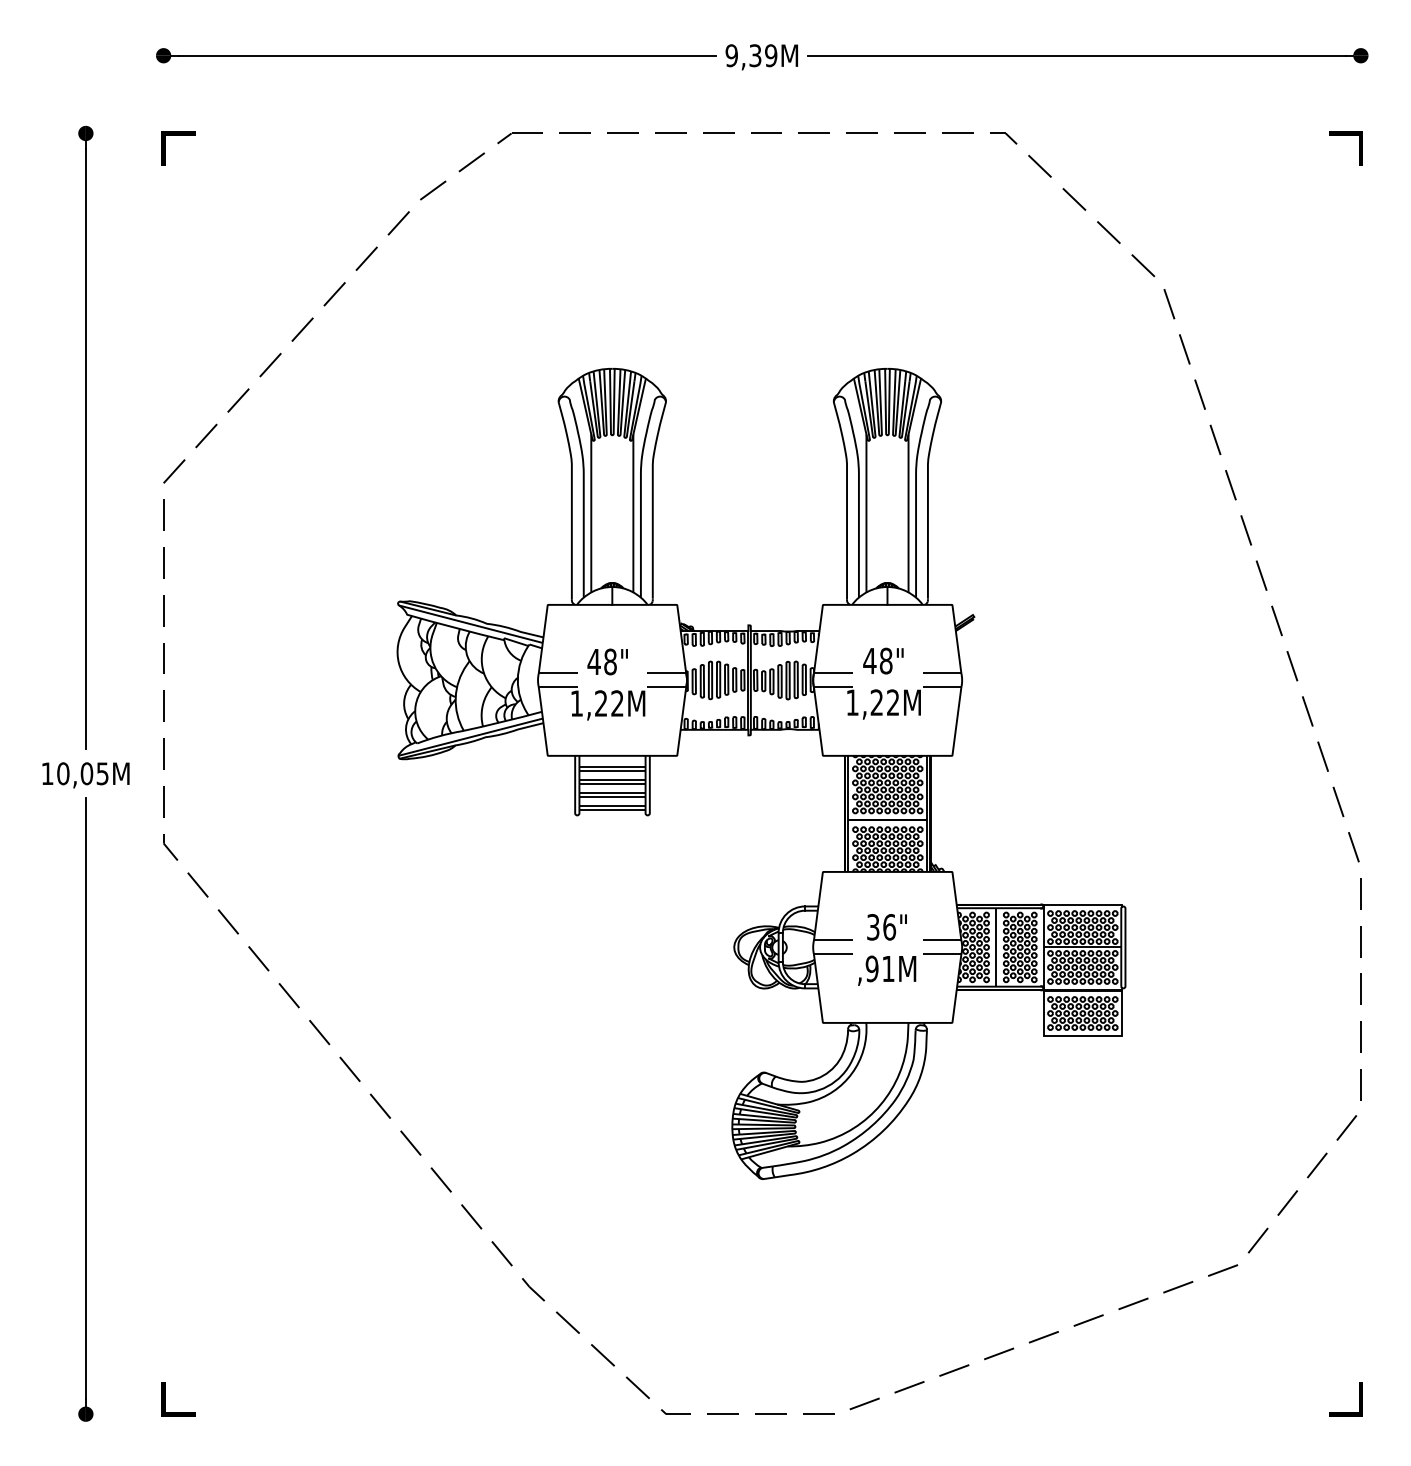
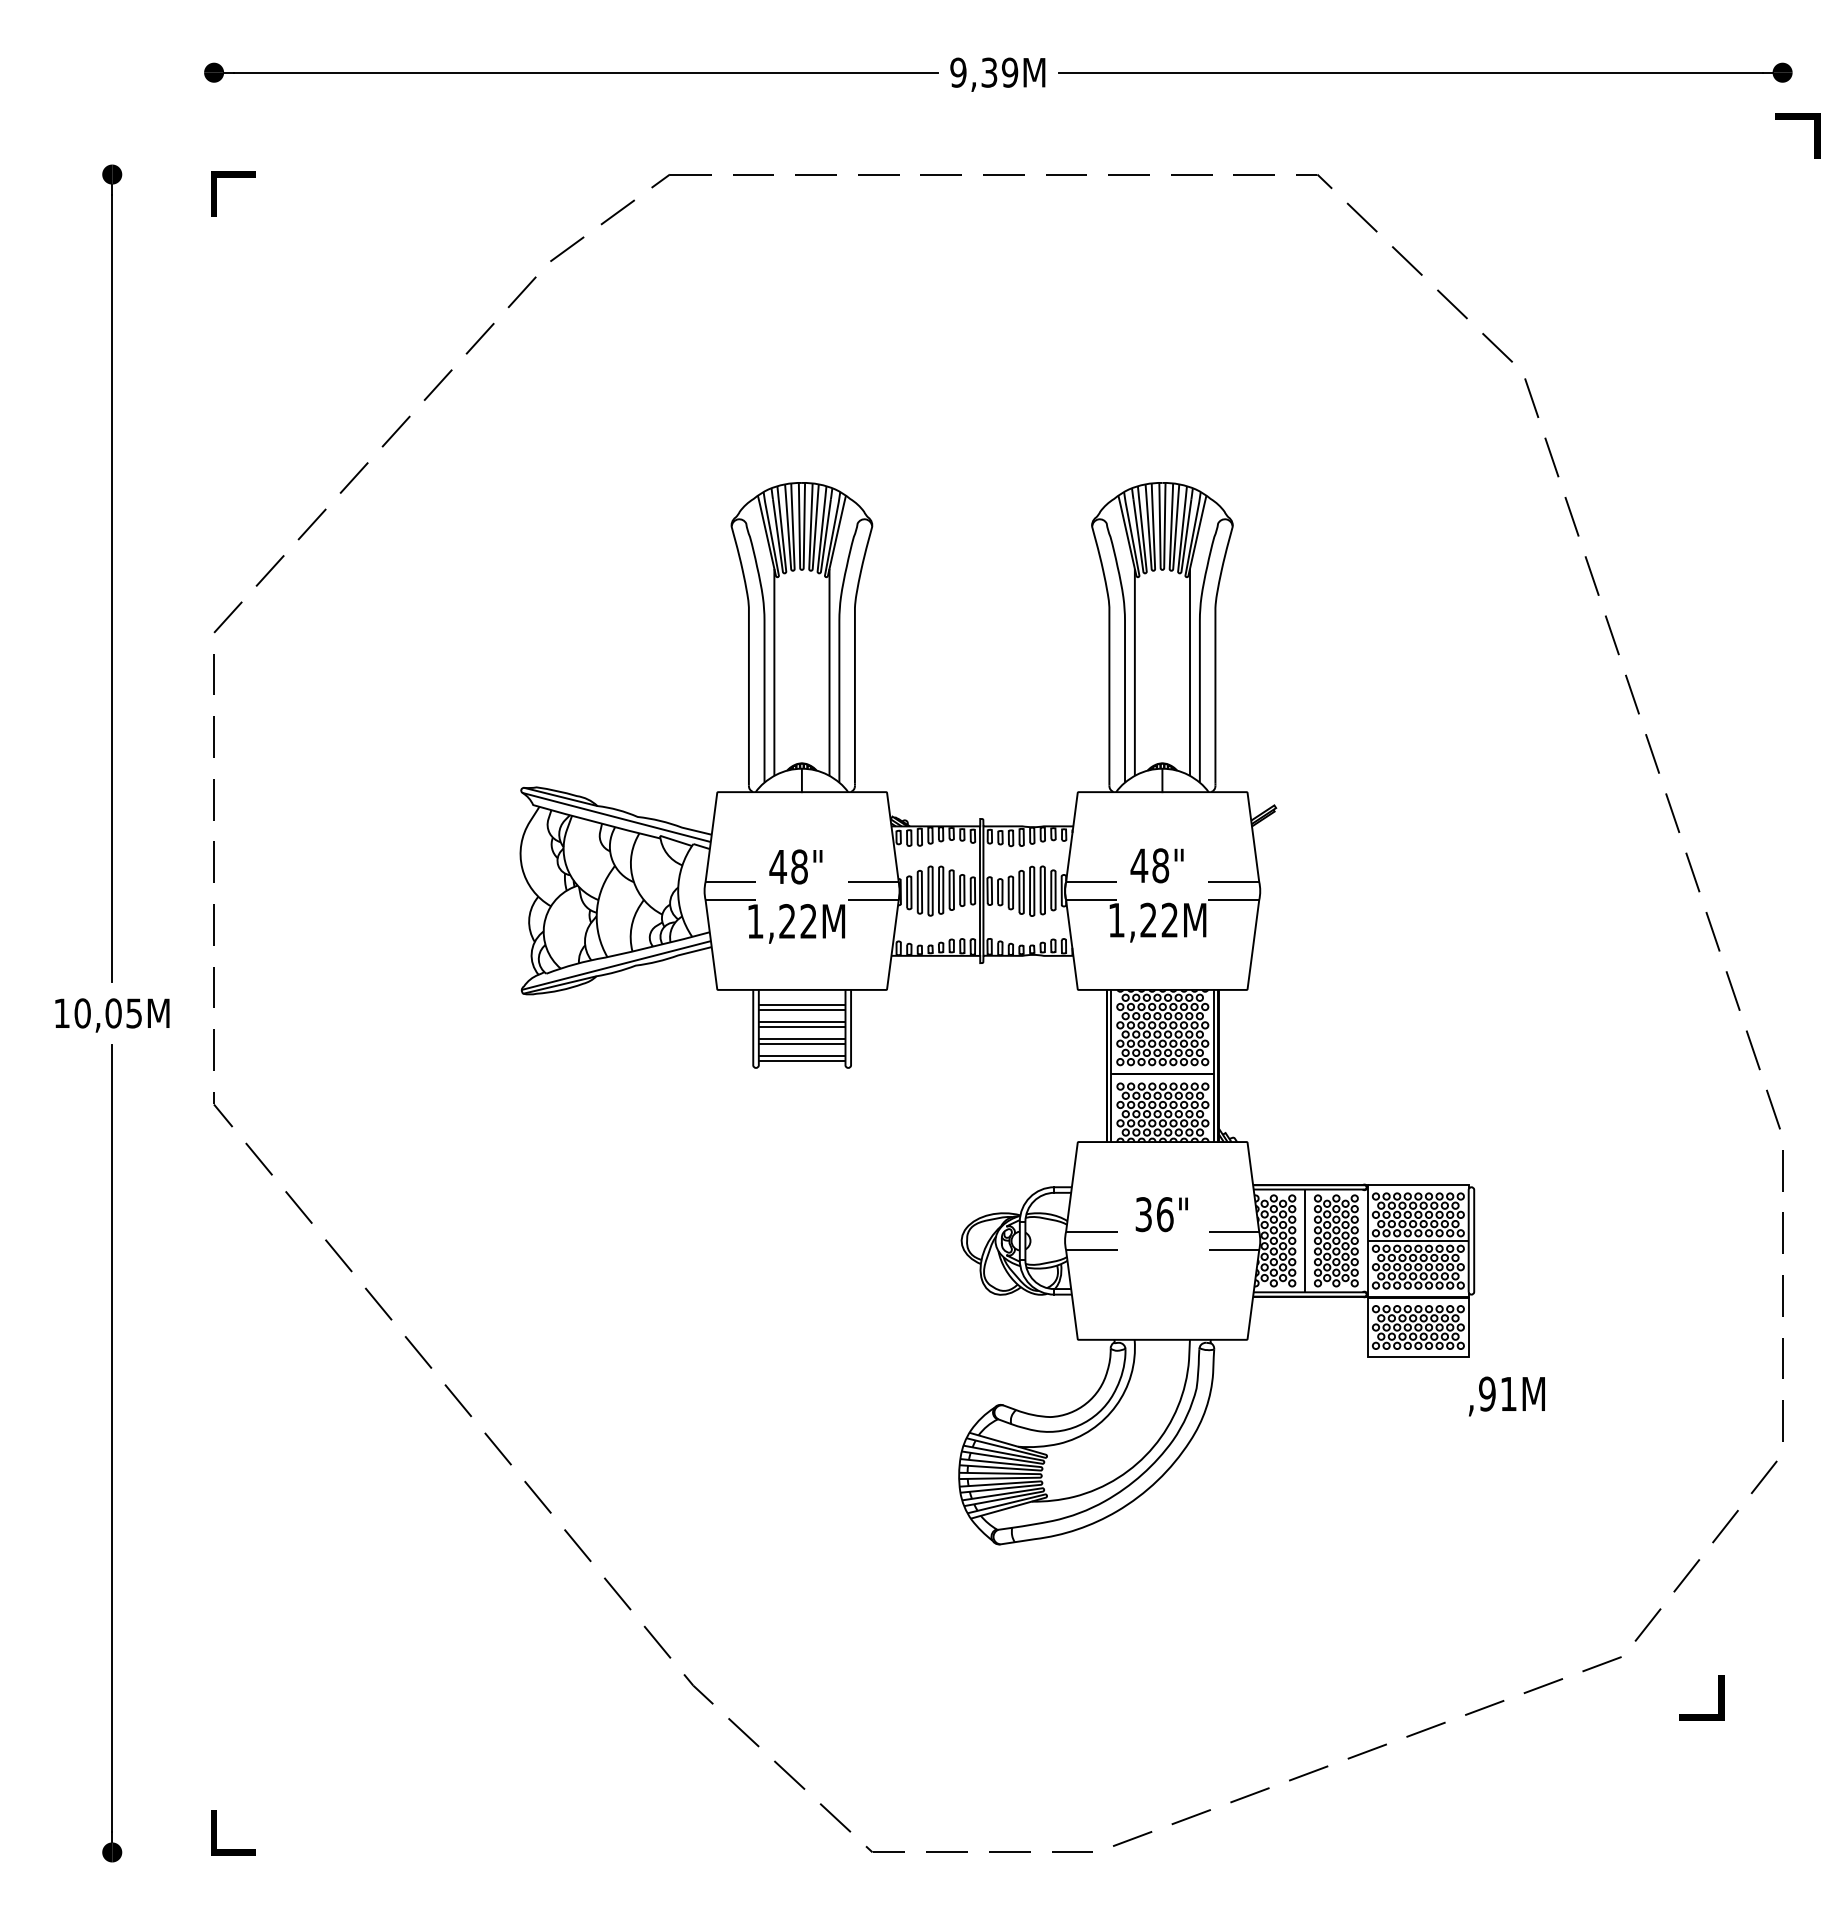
line: (1345, 135) -> (1797, 119), moved
text: (886, 970) -> (1506, 1396), moved
line: (1358, 1398) -> (1718, 1697), moved

